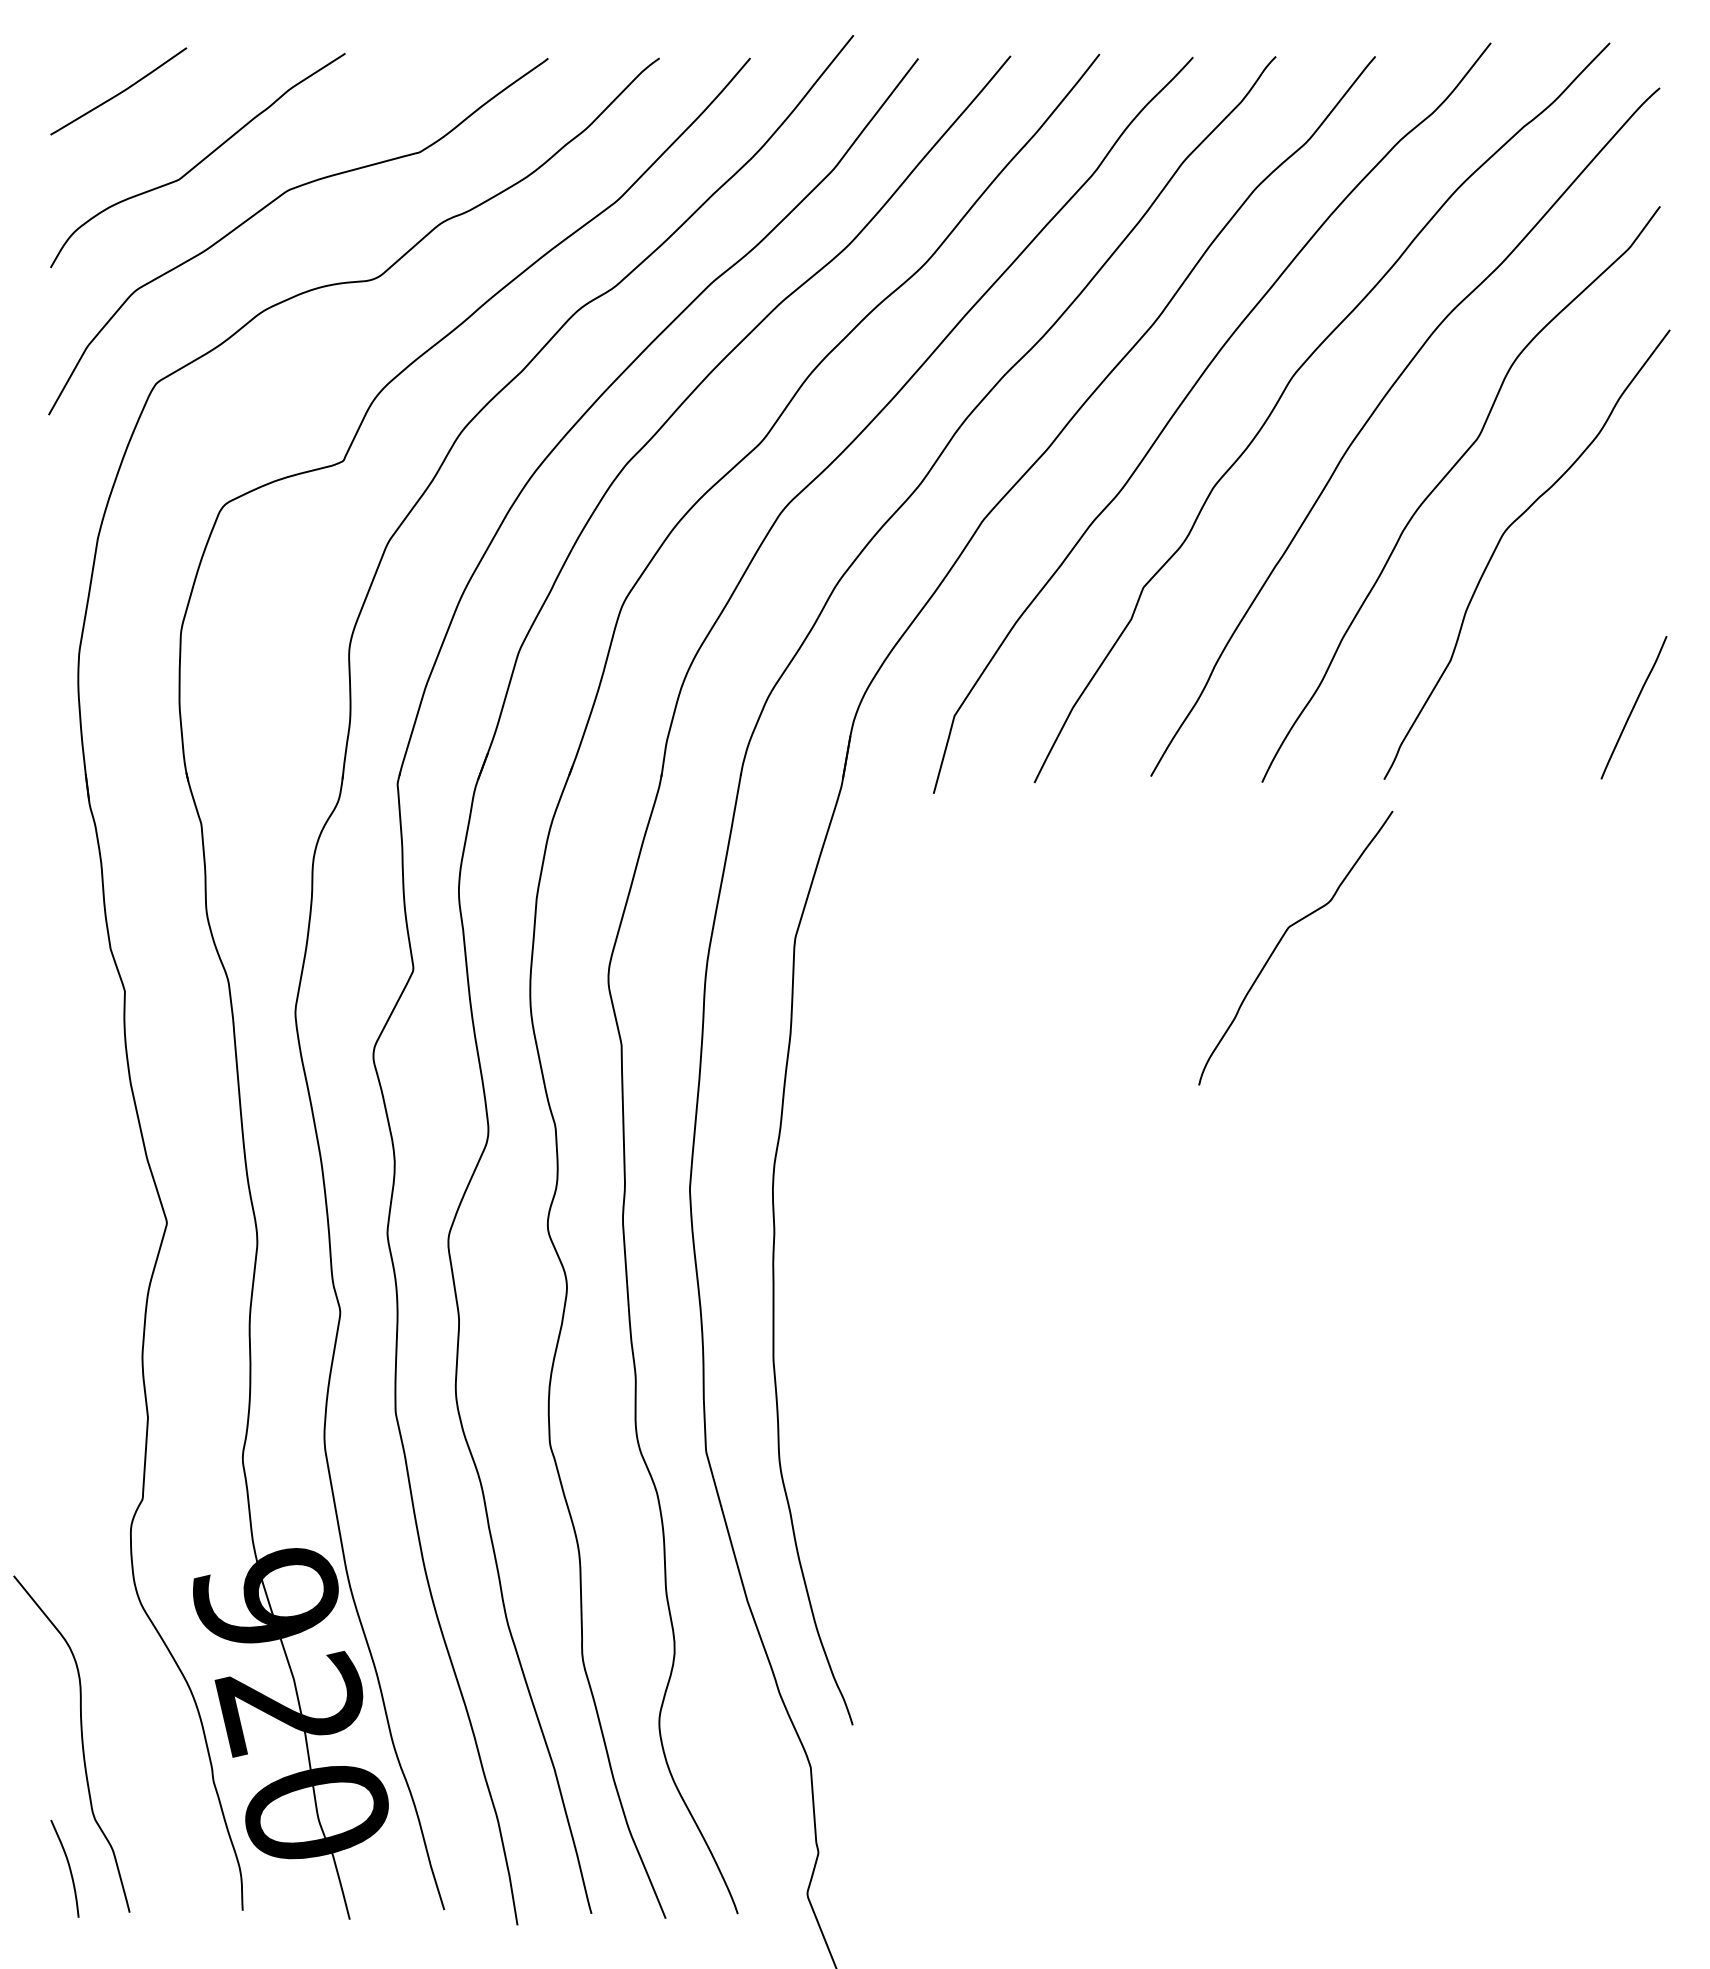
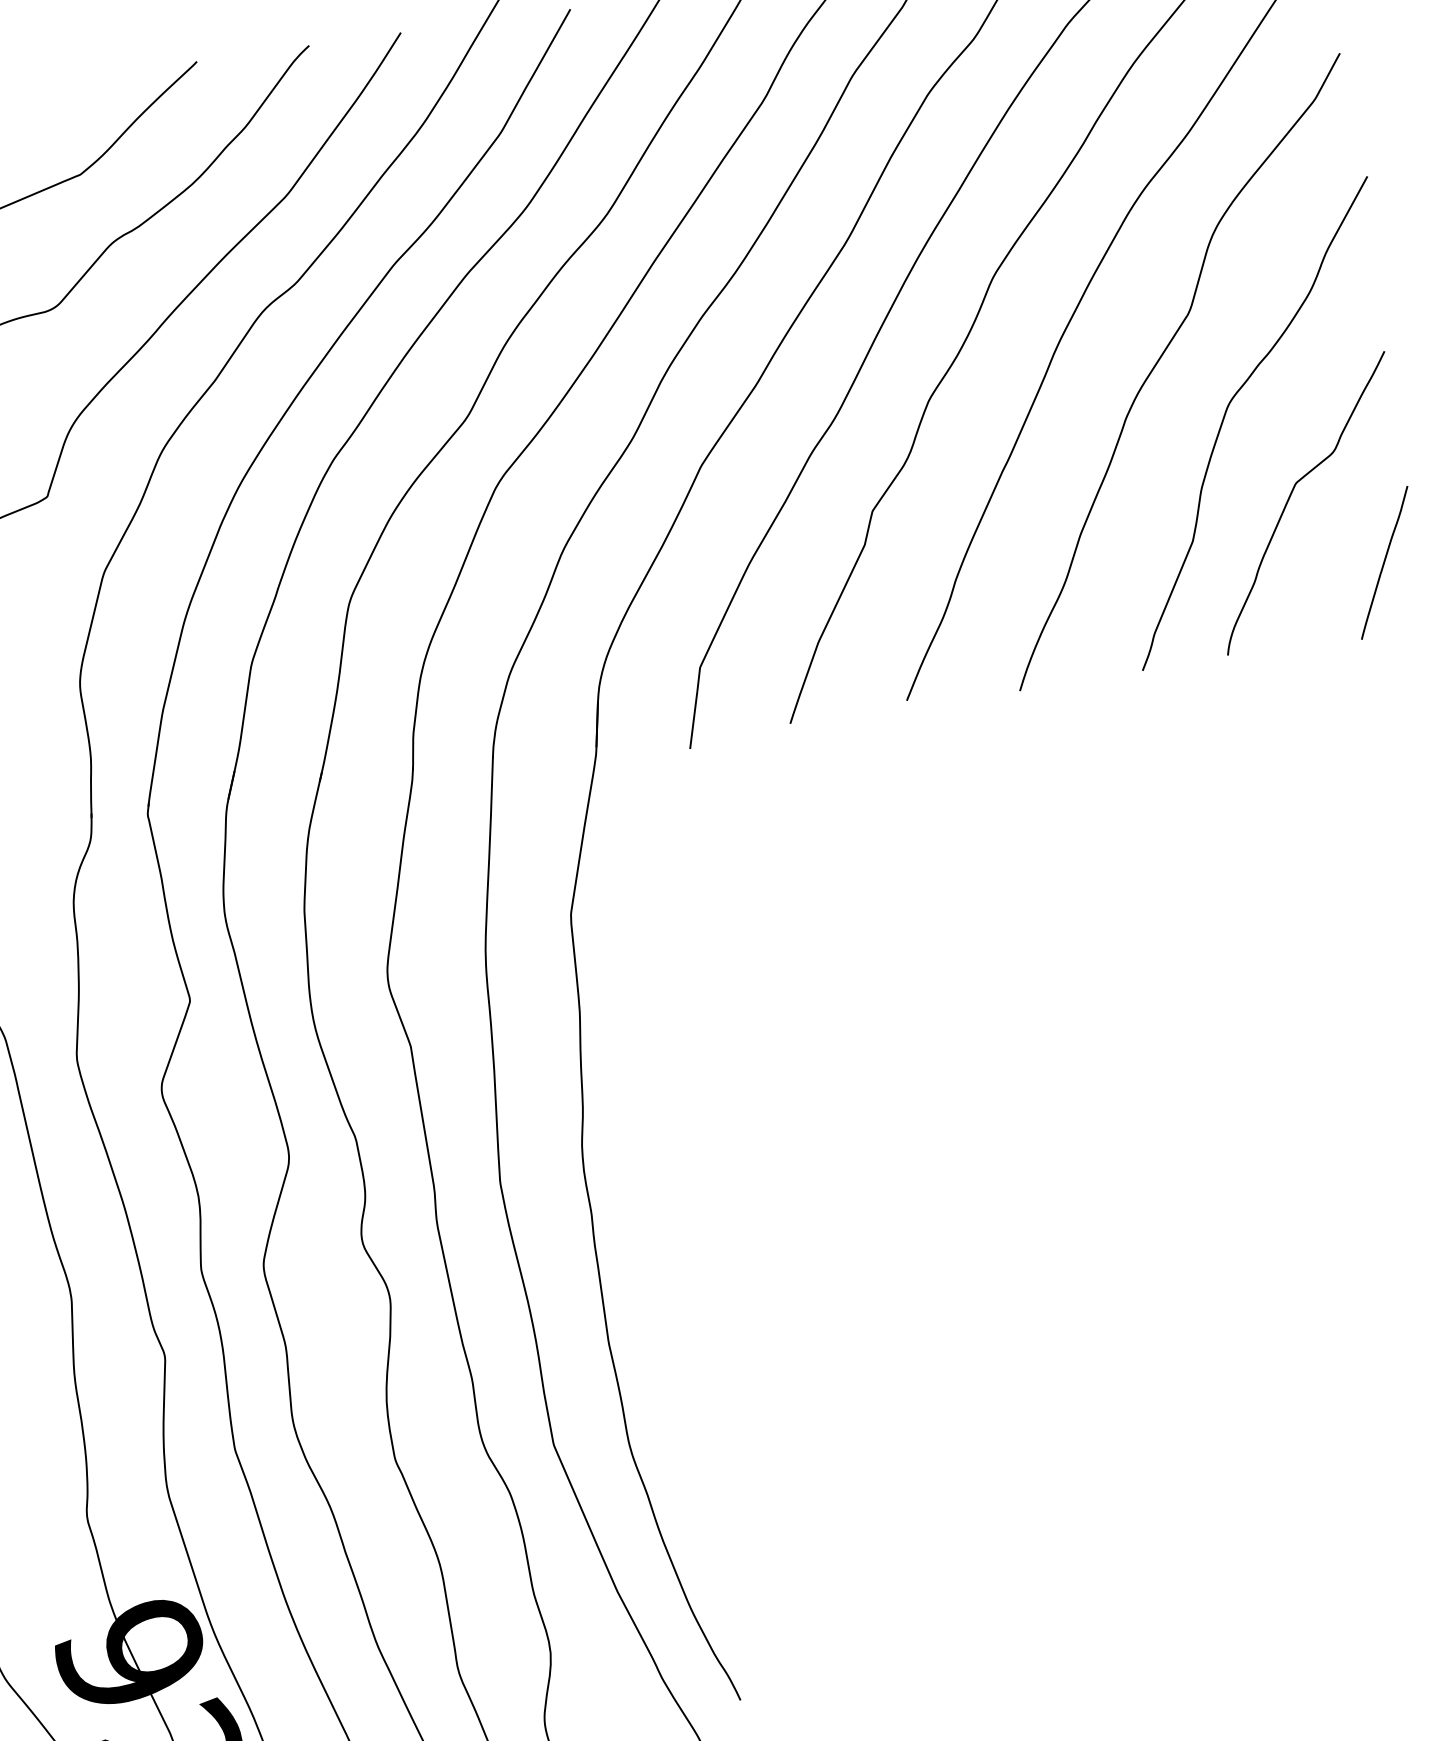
curve: (1283, 937) -> (1292, 494), moved

